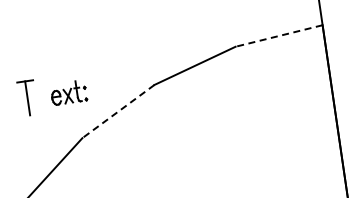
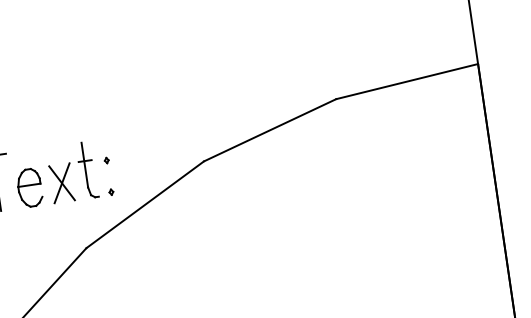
line: (279, 35) -> (407, 80), dashed -> solid
part: (69, 92) -> (65, 173), size x1.67
line: (118, 111) -> (145, 204), dashed -> solid

